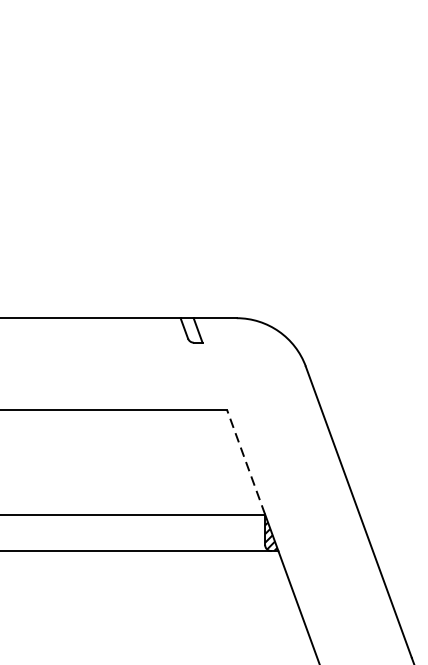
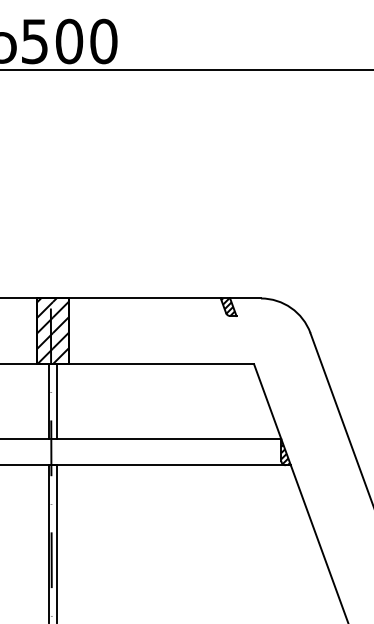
hatch: (189, 330) -> (227, 307), added
line: (245, 462) -> (267, 401), dashed -> solid

